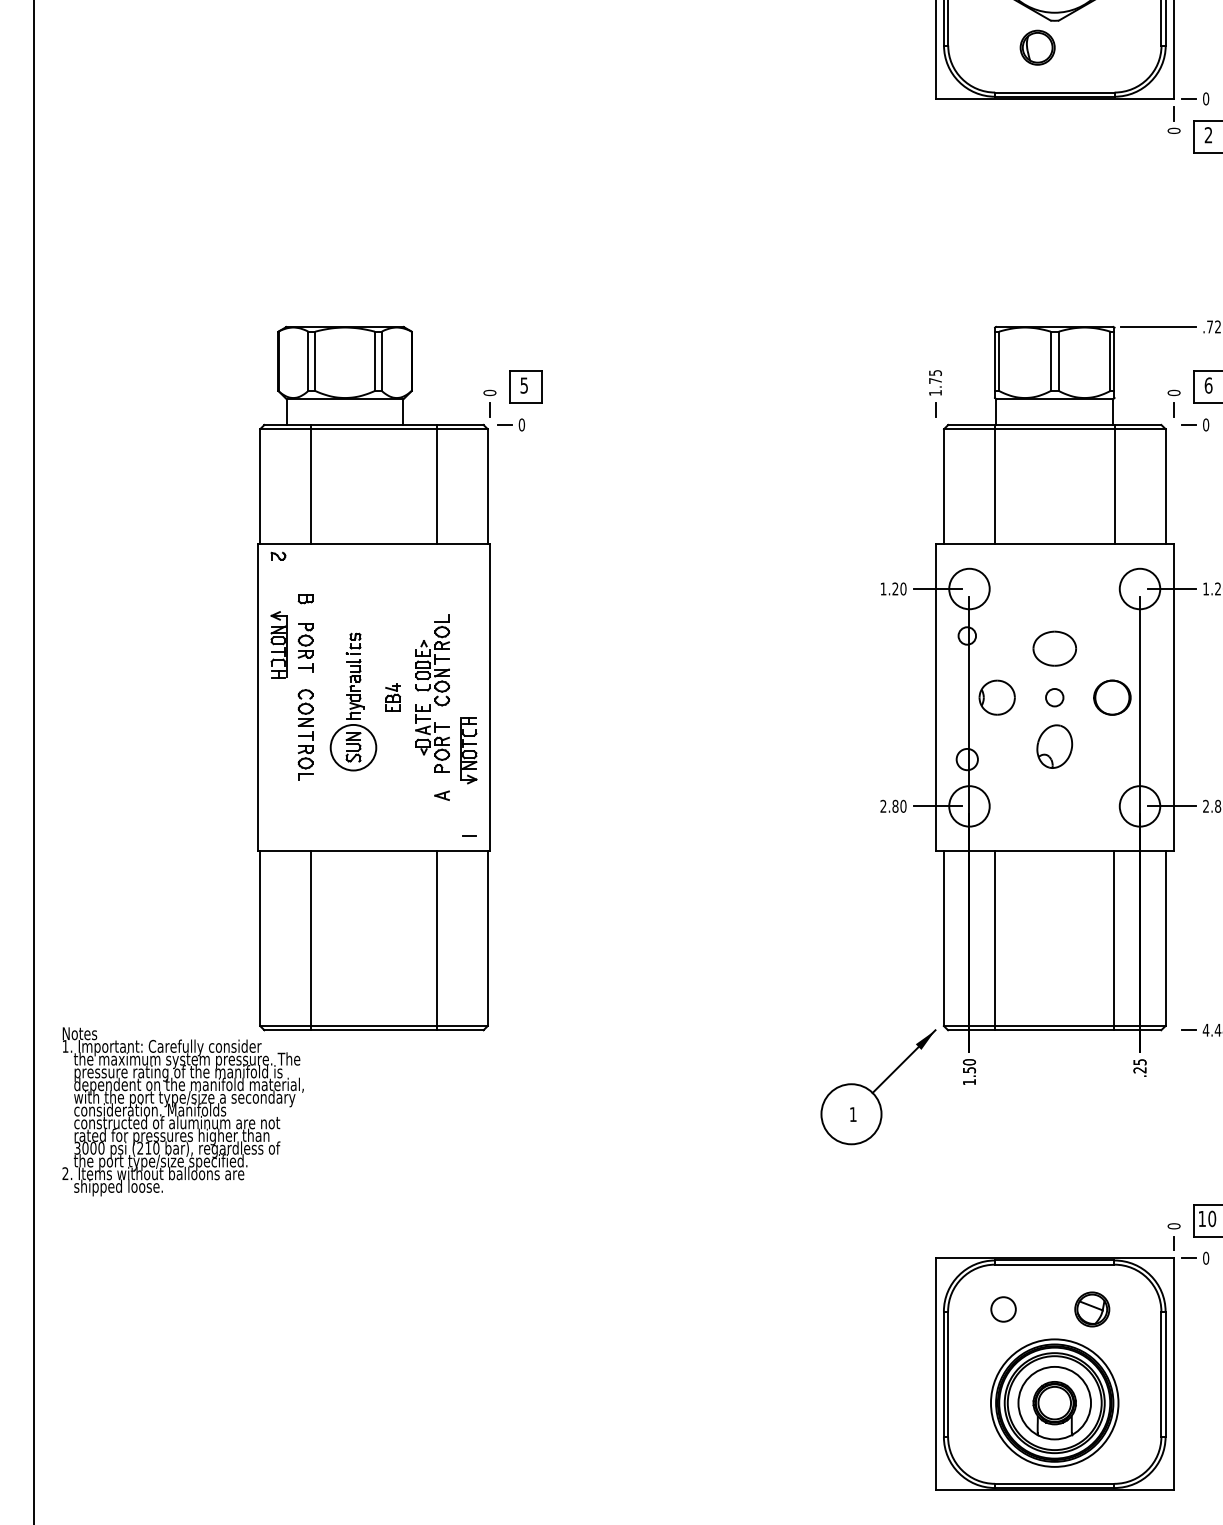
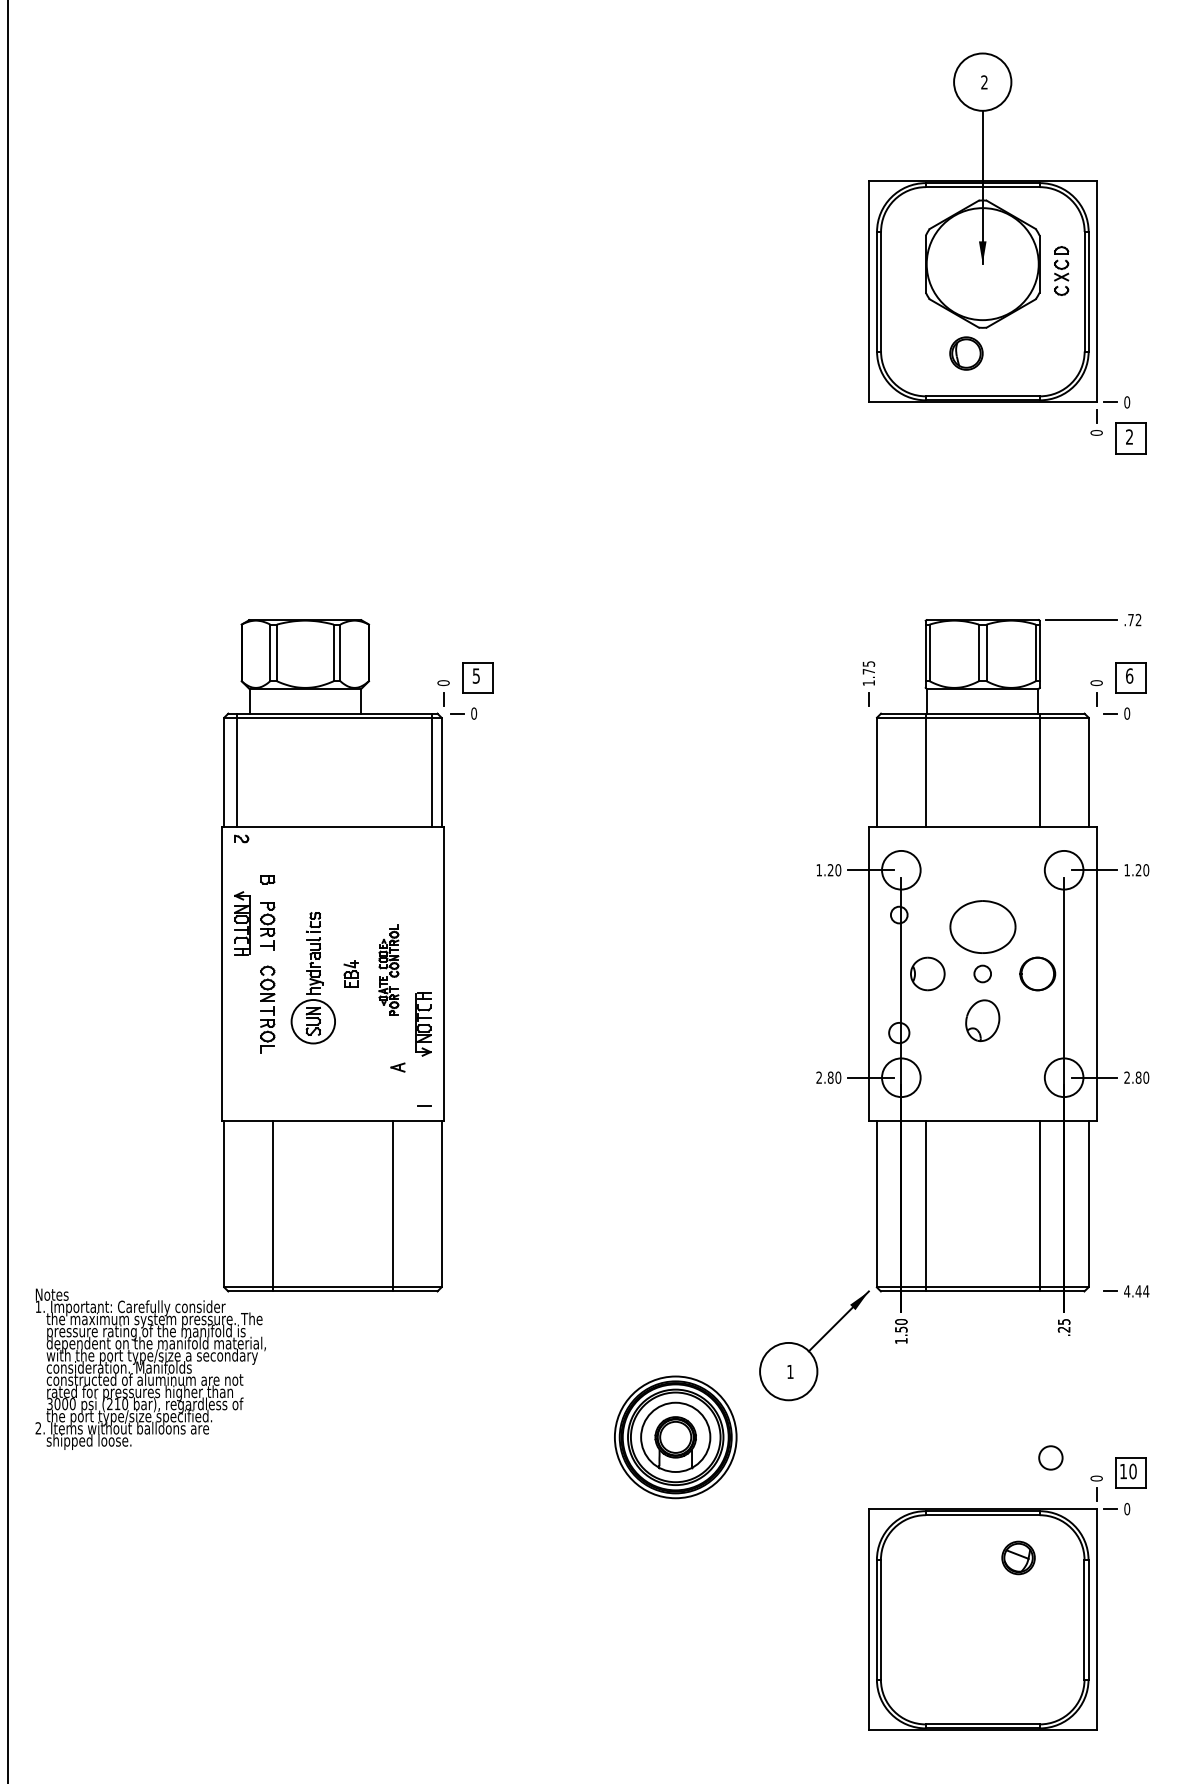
line: (311, 484) -> (237, 770), moved
line: (436, 484) -> (431, 770), moved
part: (1054, 649) -> (982, 927), size x1.6
part: (432, 693) -> (388, 969), size x0.6
circle: (1003, 1308) -> (1050, 1457), moved
part: (1054, 1403) -> (675, 1437), moved

